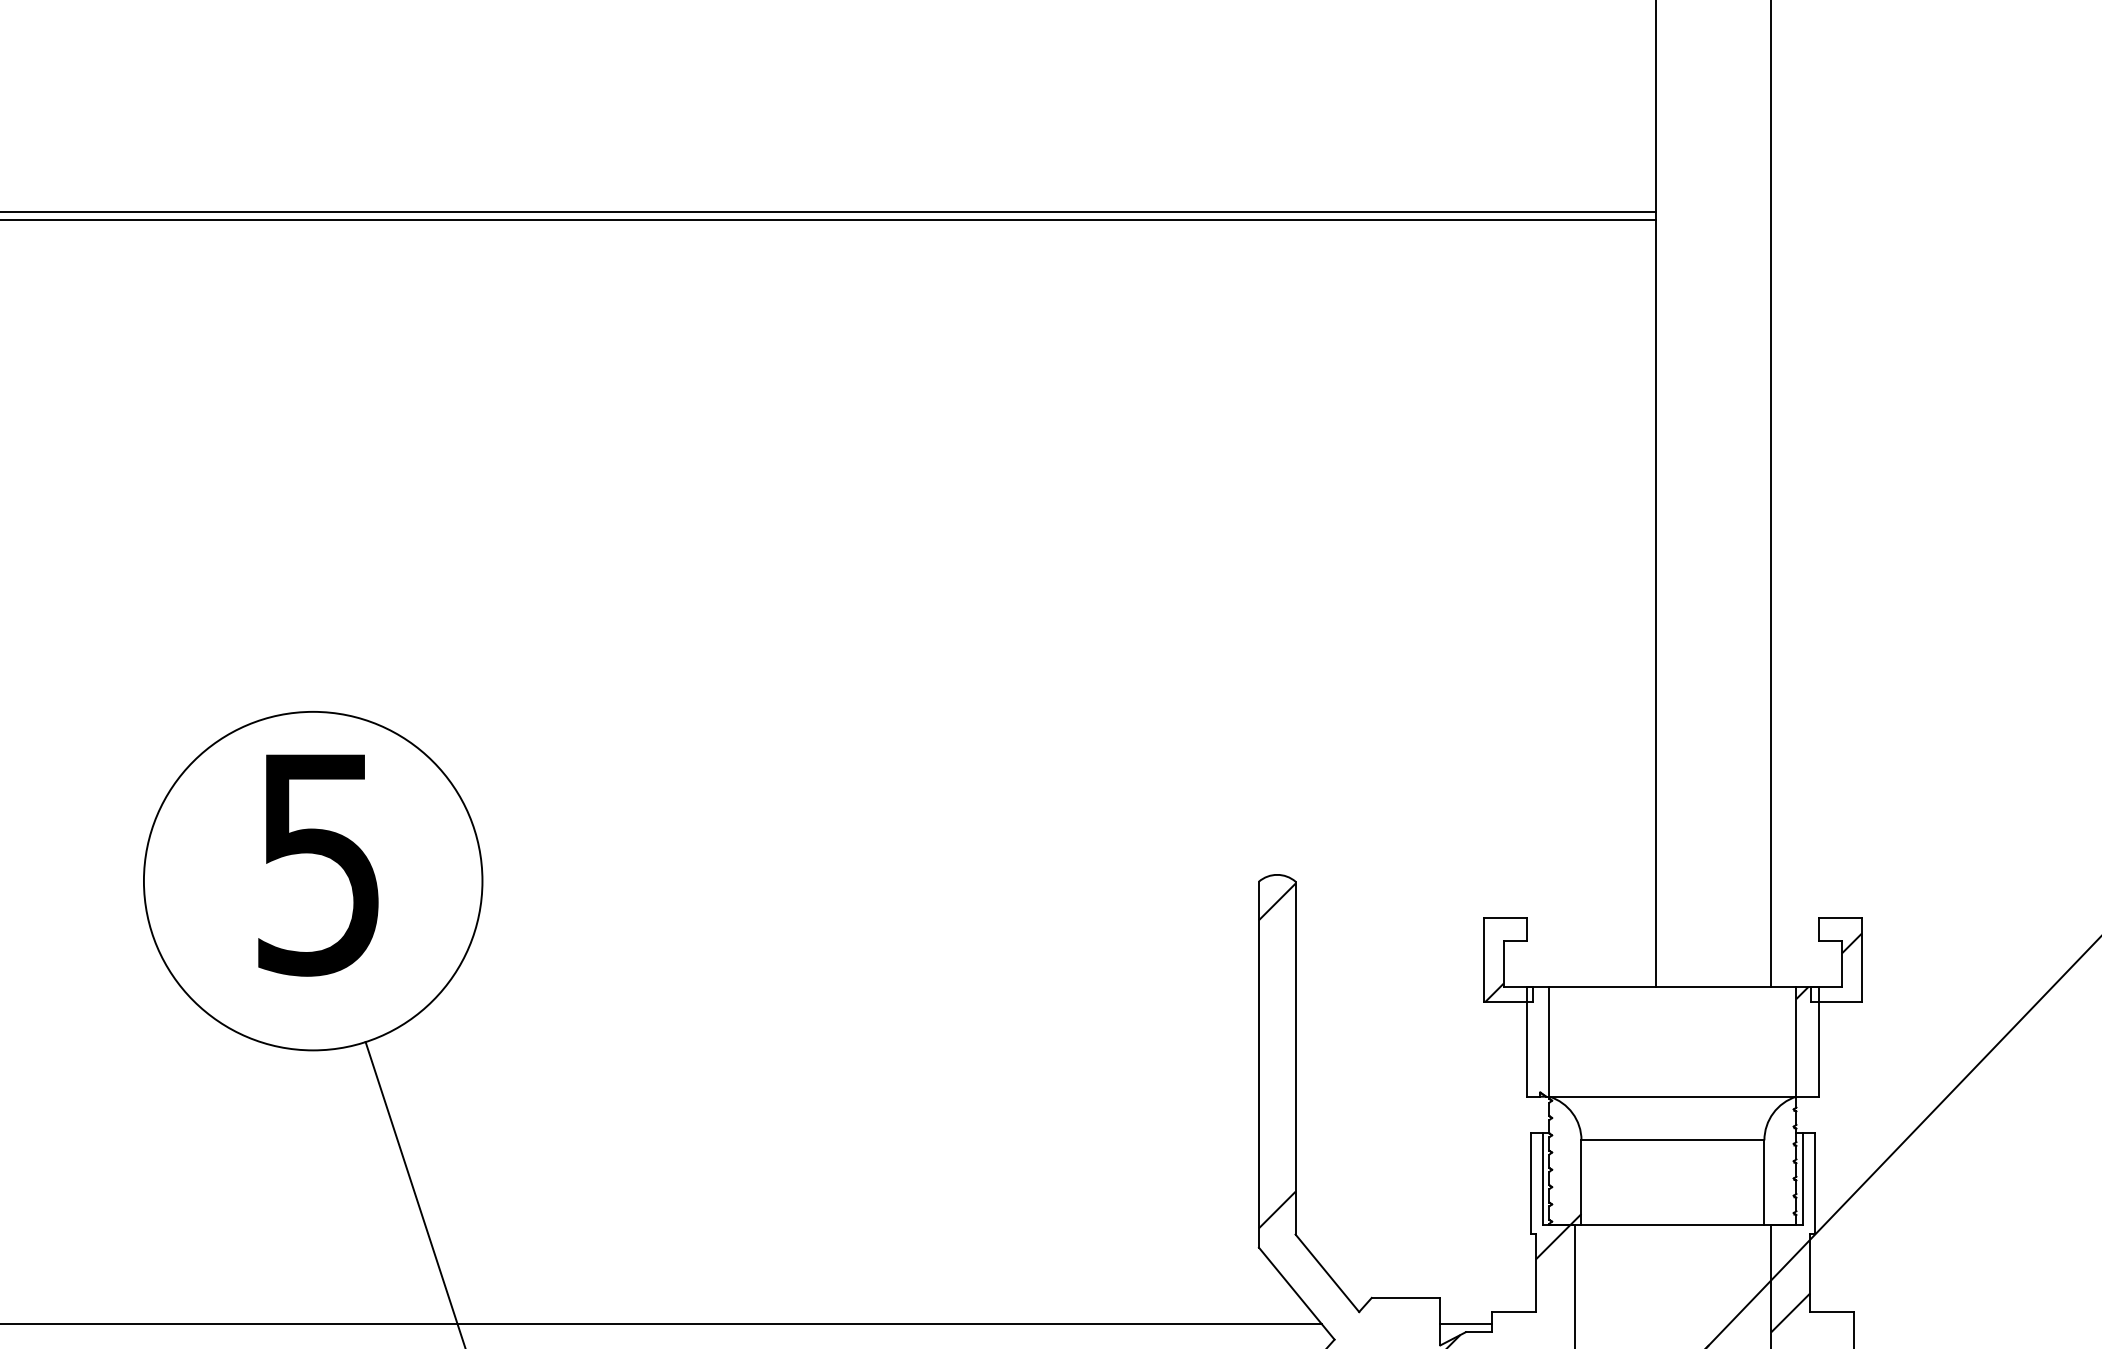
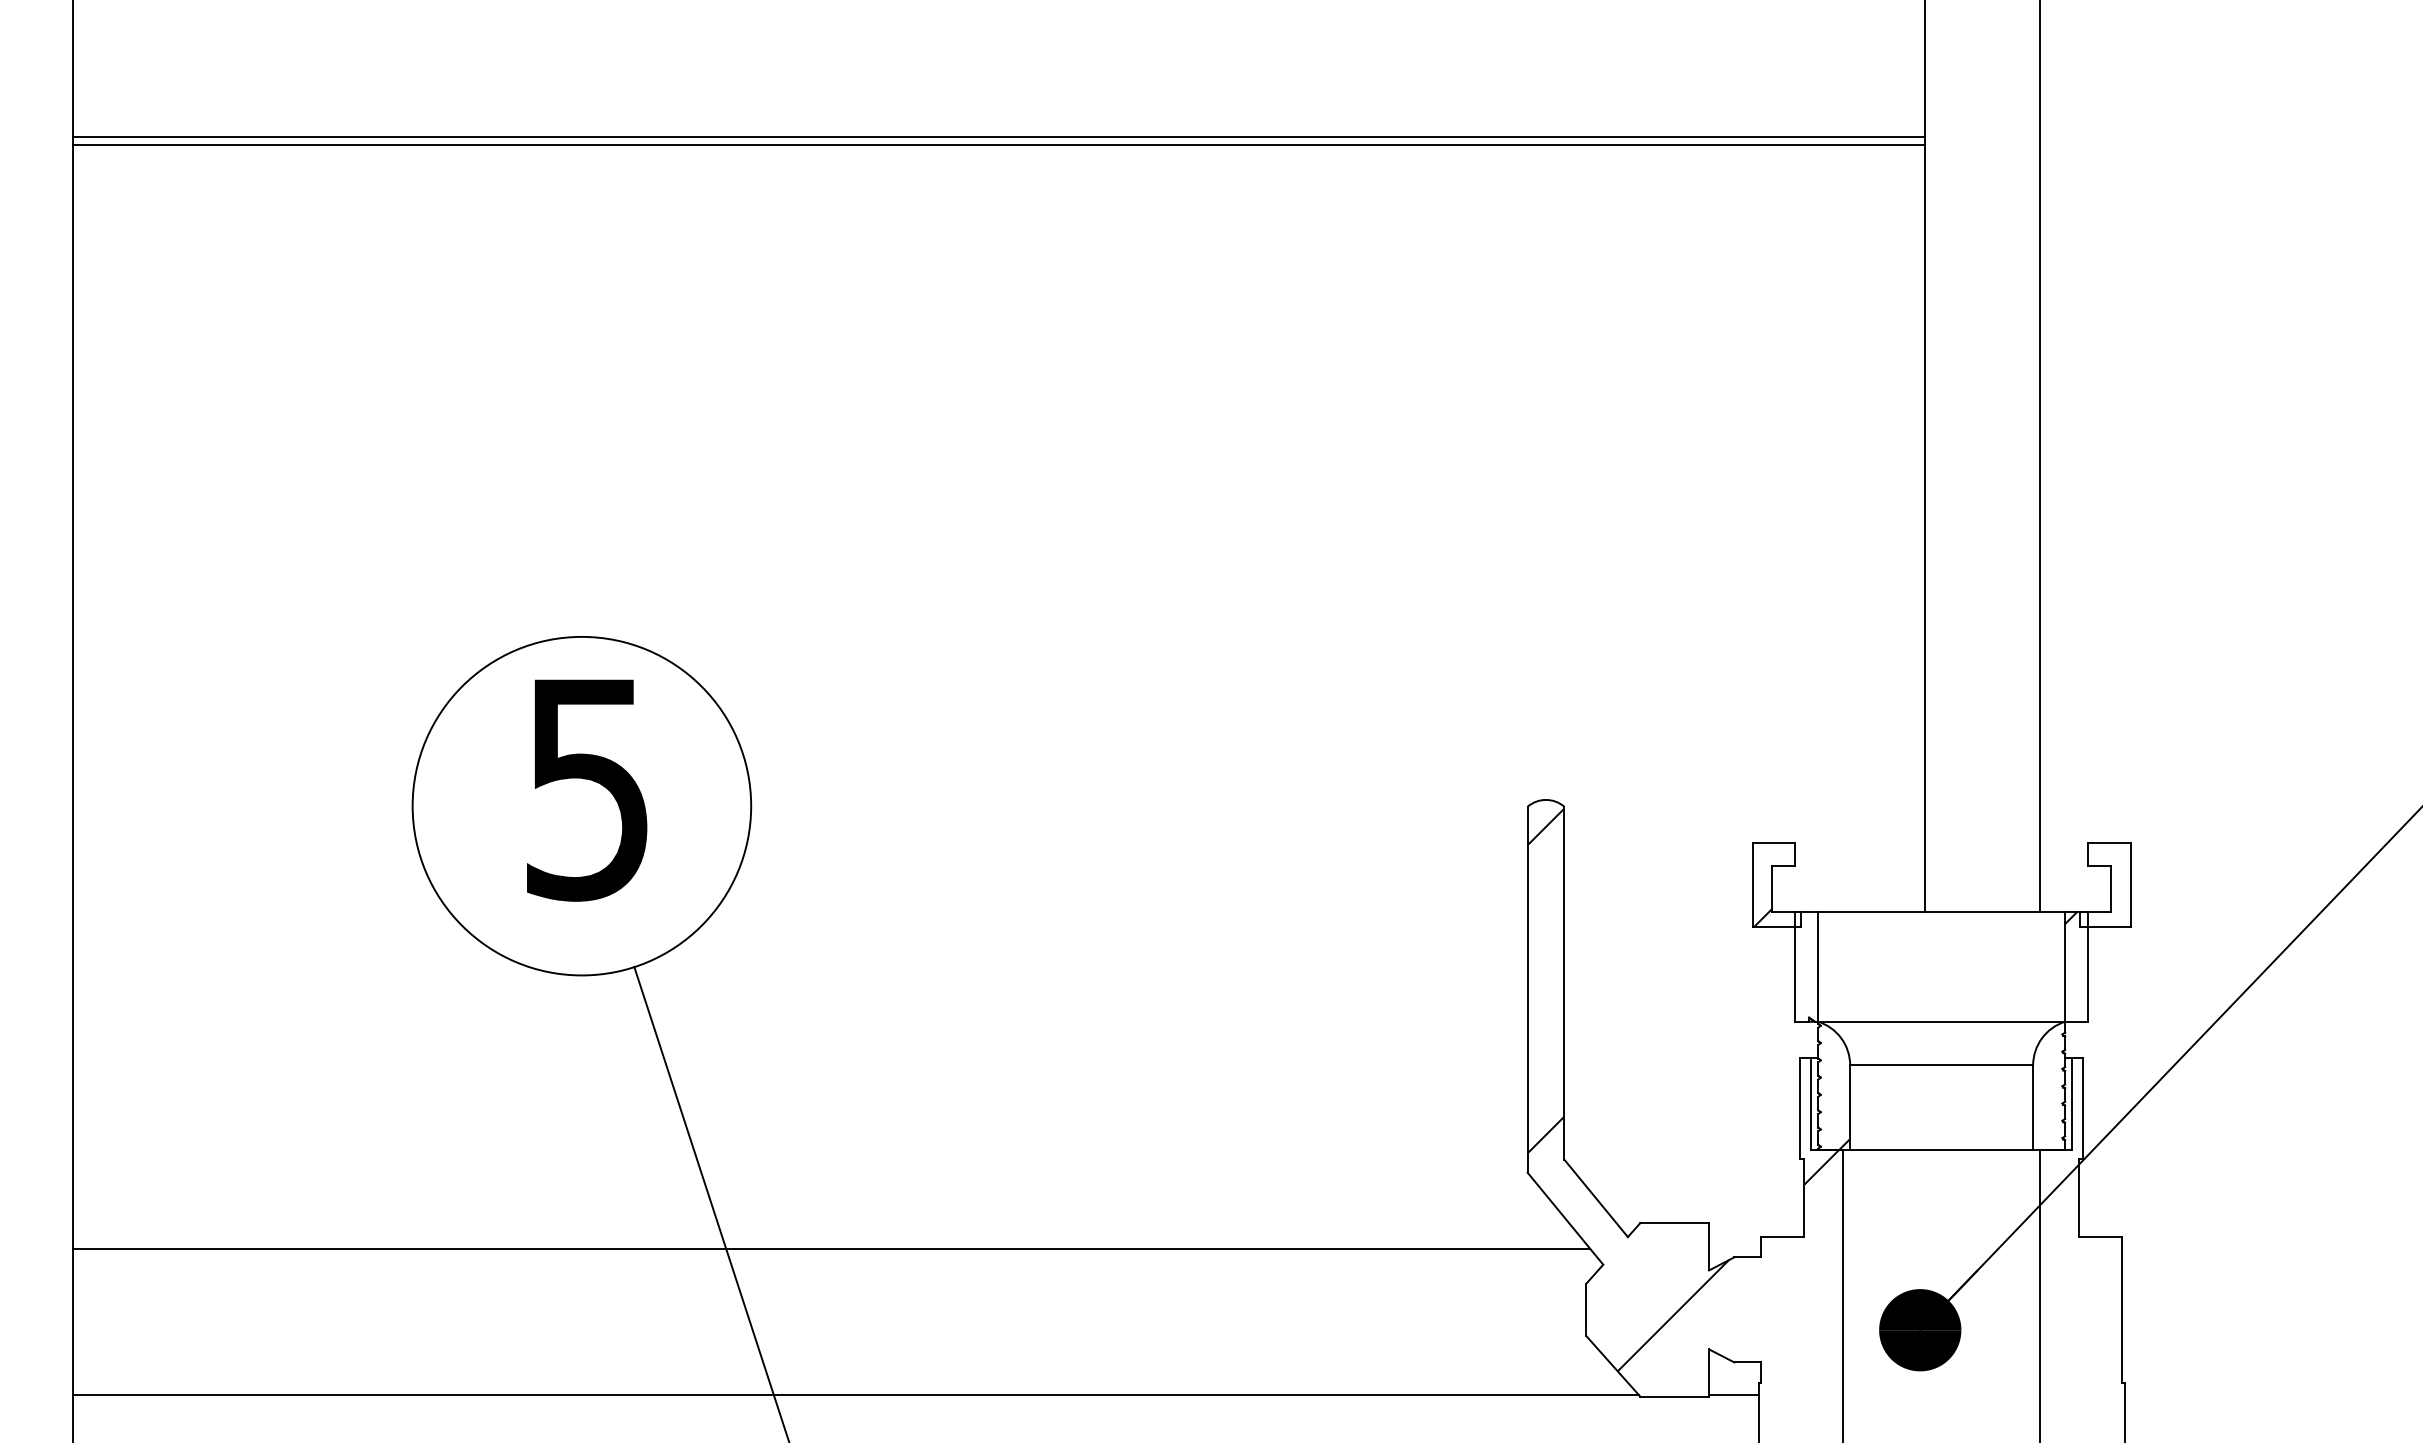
hatch: (1851, 943) -> (2120, 868), removed
hatch: (1789, 1312) -> (2058, 1237), removed
line: (1465, 1324) -> (1734, 1249), removed

